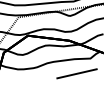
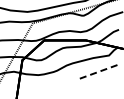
line: (76, 74) -> (97, 72), solid -> dashed

